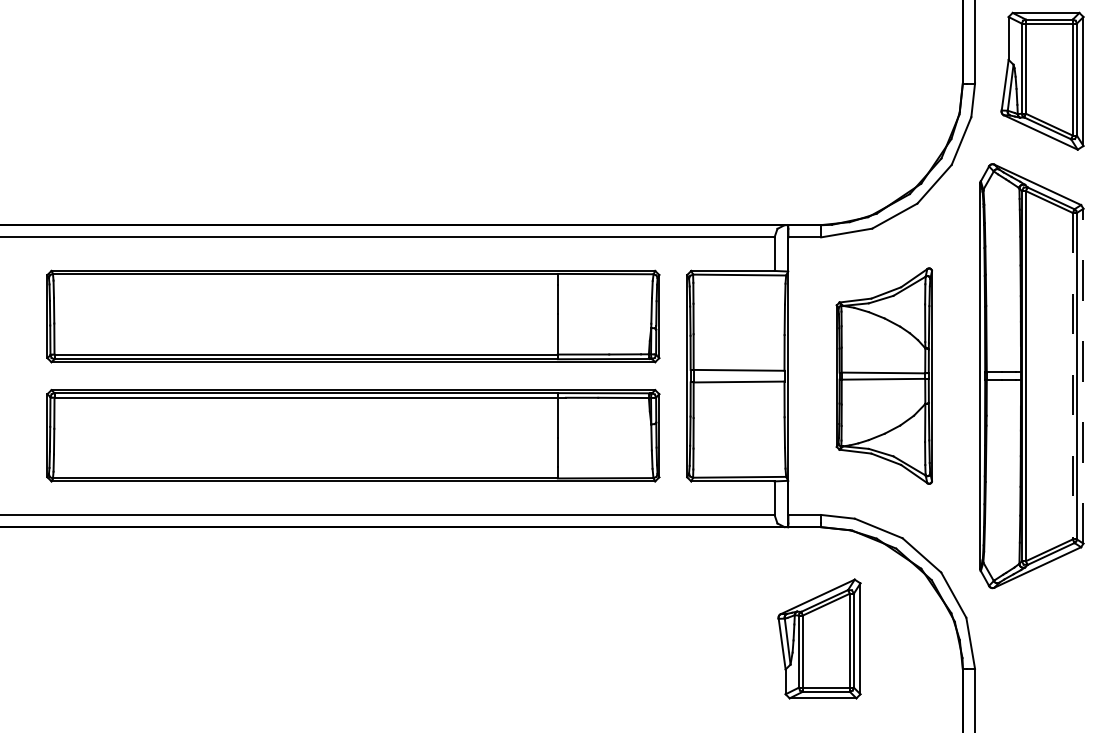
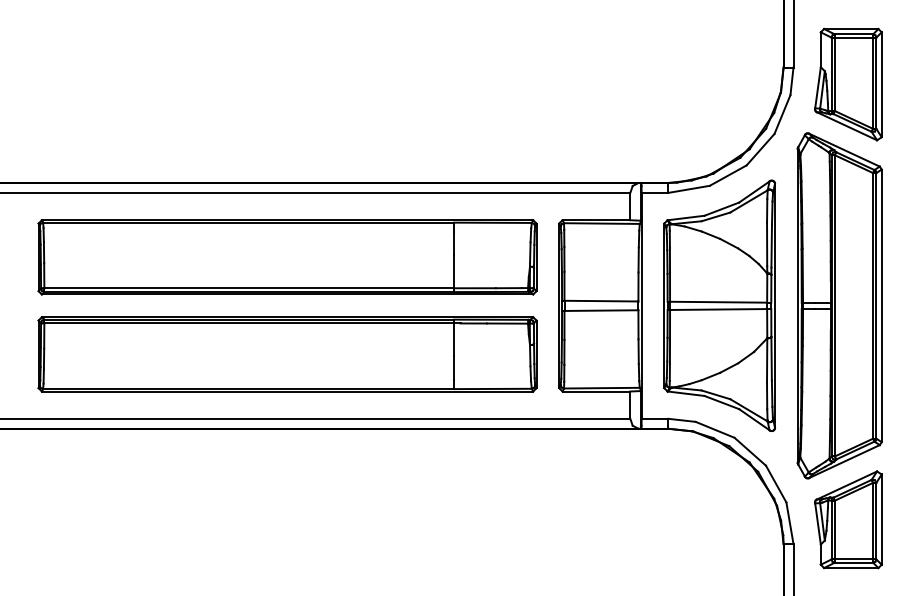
part: (1042, 80) -> (848, 83), moved
part: (884, 375) -> (719, 305), size x1.43
line: (1083, 375) -> (881, 305), dashed -> solid
line: (1072, 376) -> (872, 306), dashed -> solid
part: (819, 638) -> (848, 519), moved

